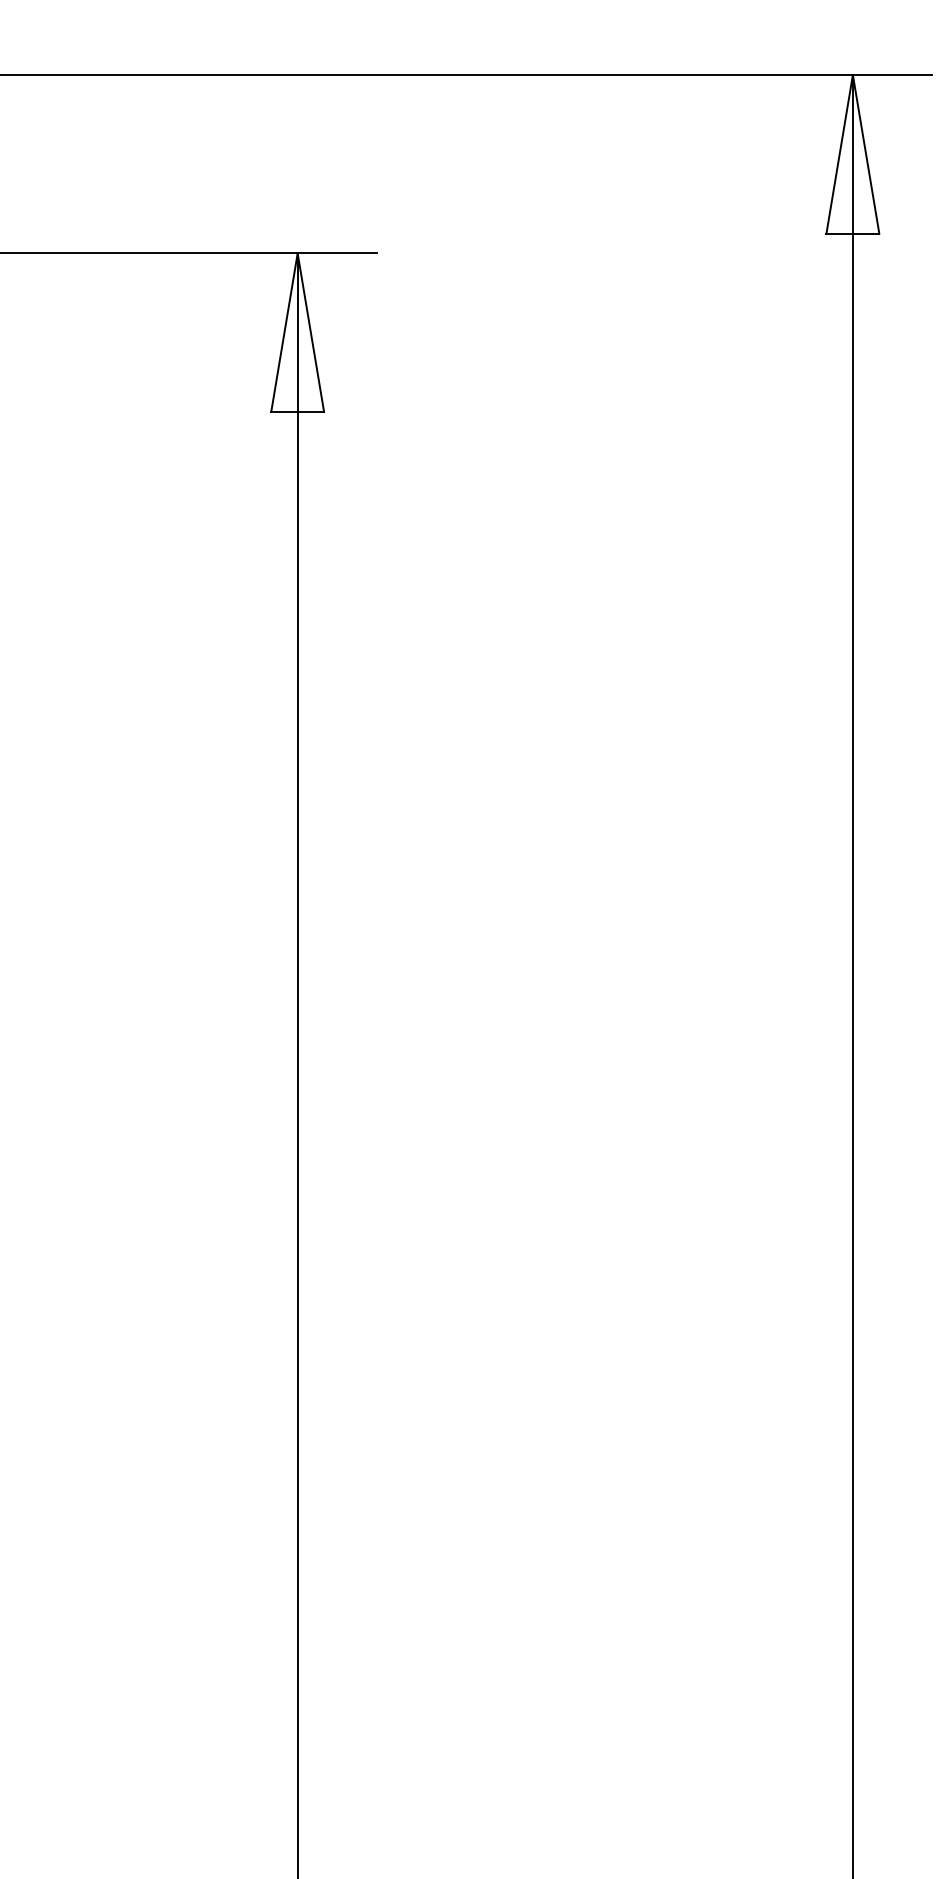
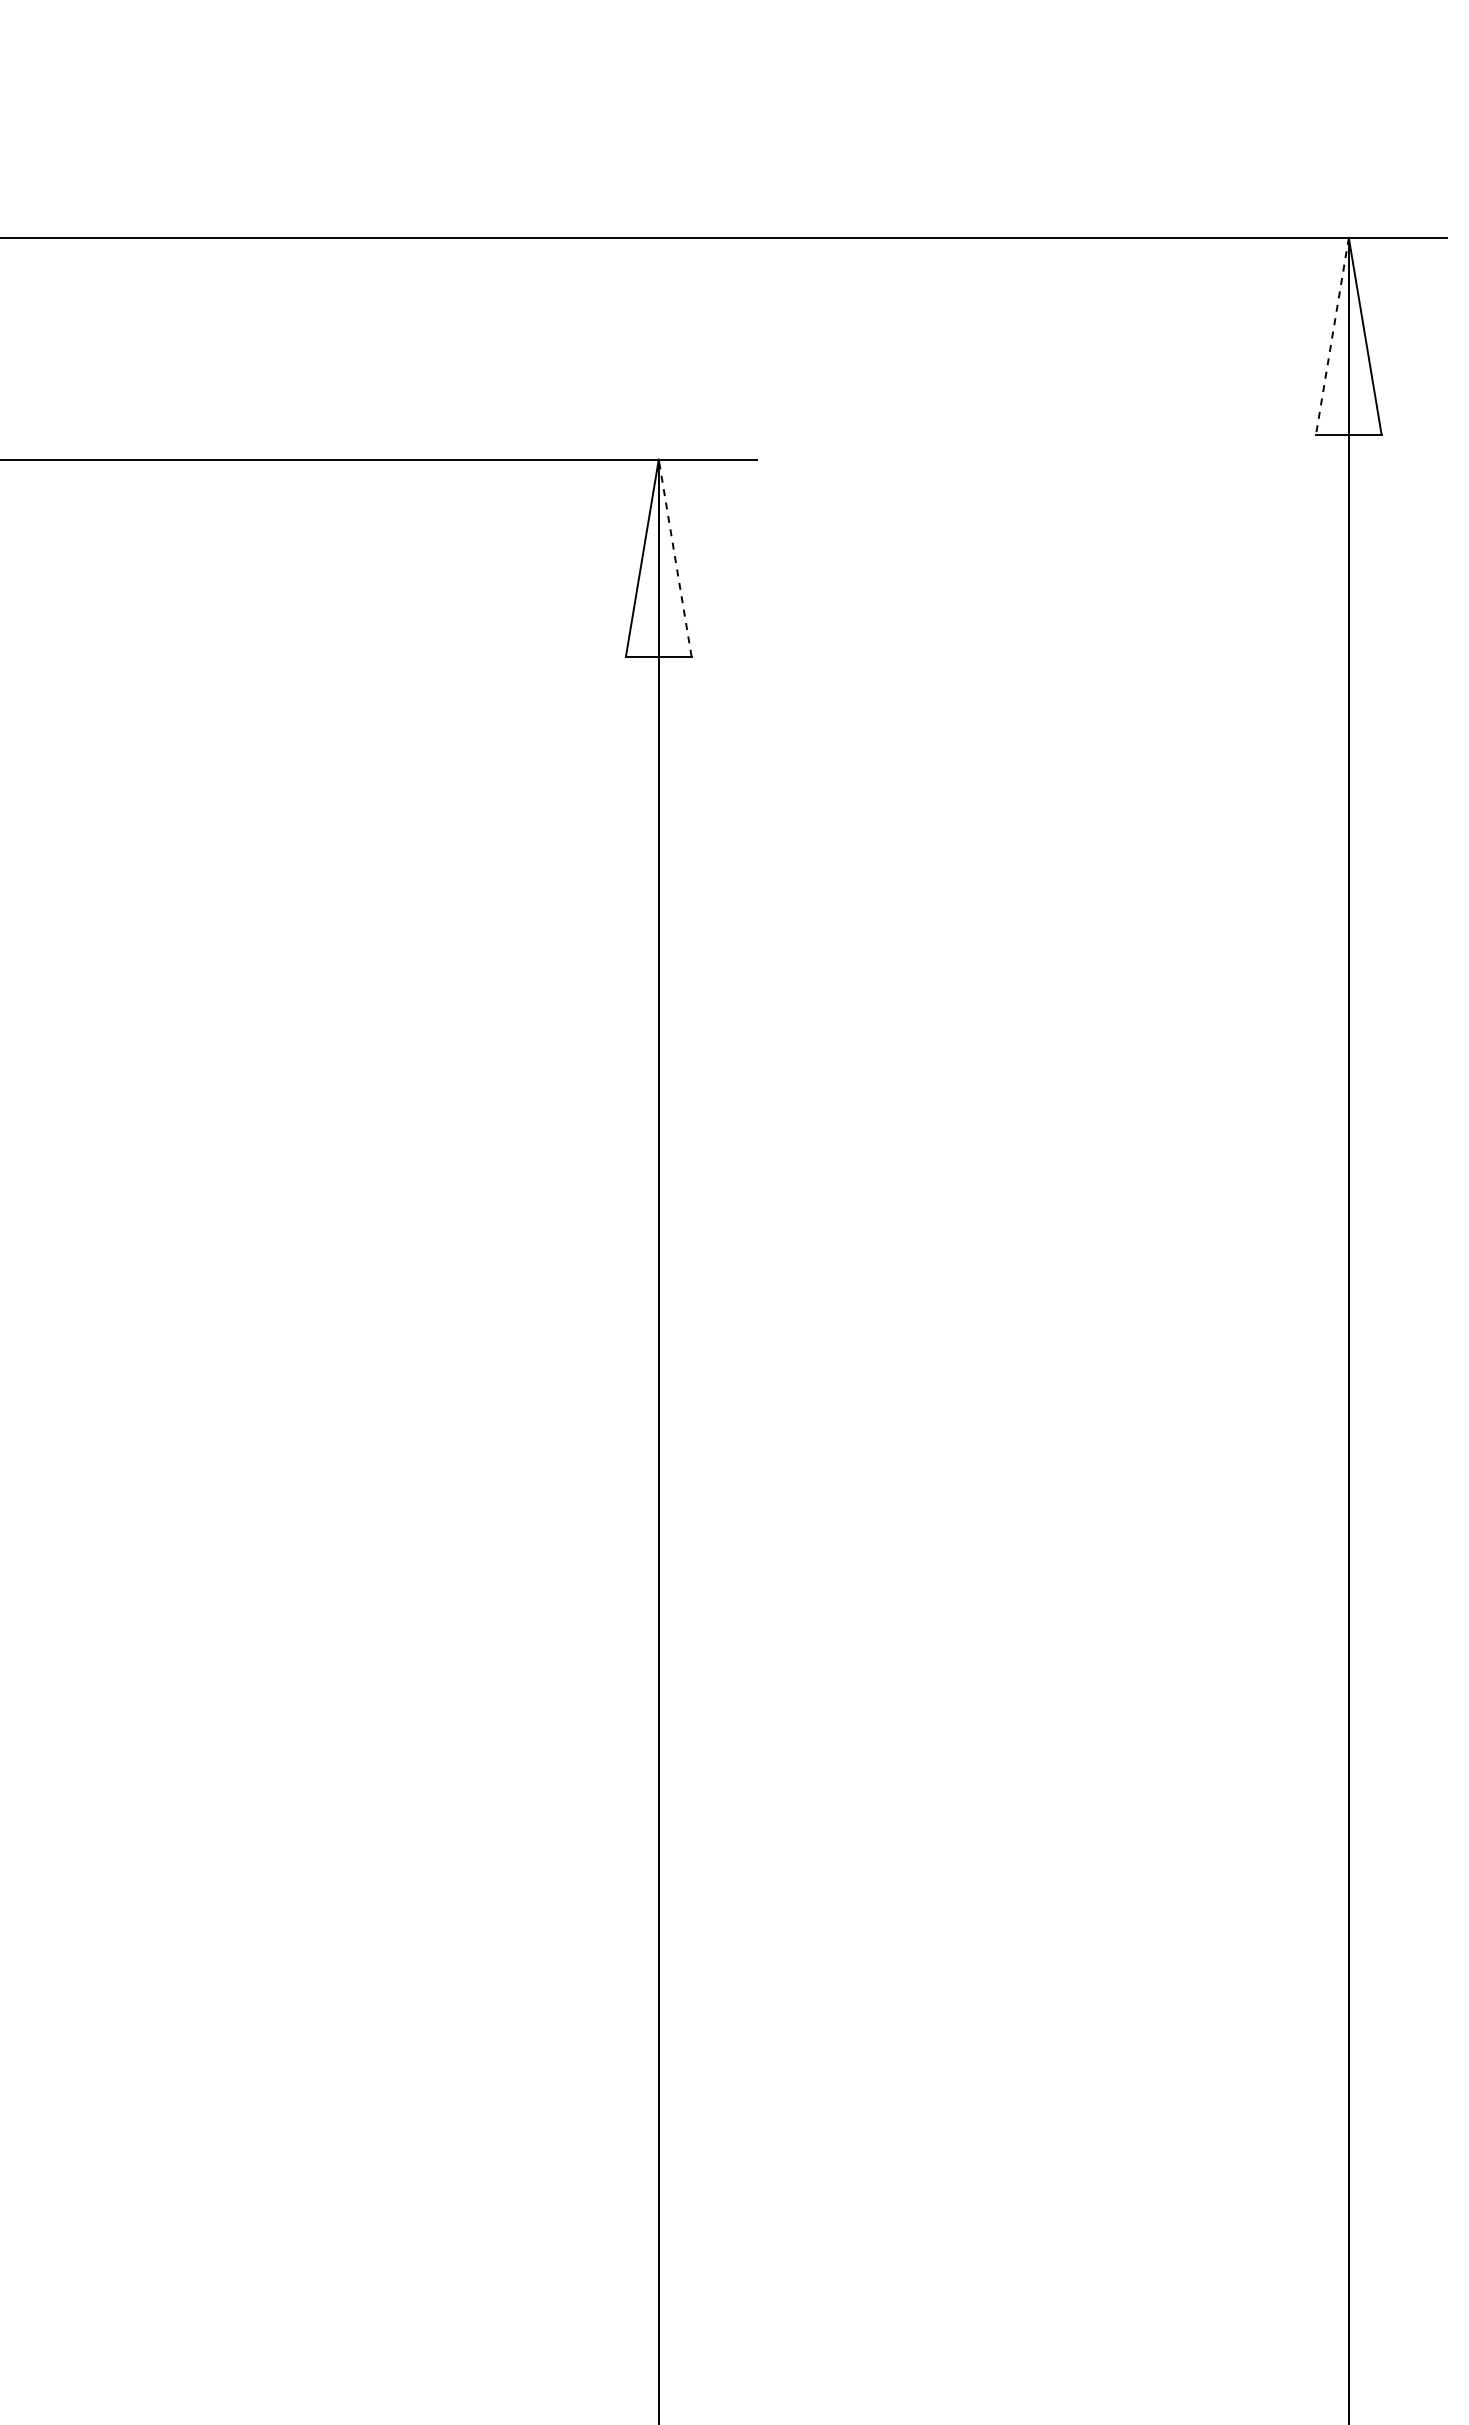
line: (839, 154) -> (1332, 336), solid -> dashed
line: (311, 332) -> (675, 558), solid -> dashed

